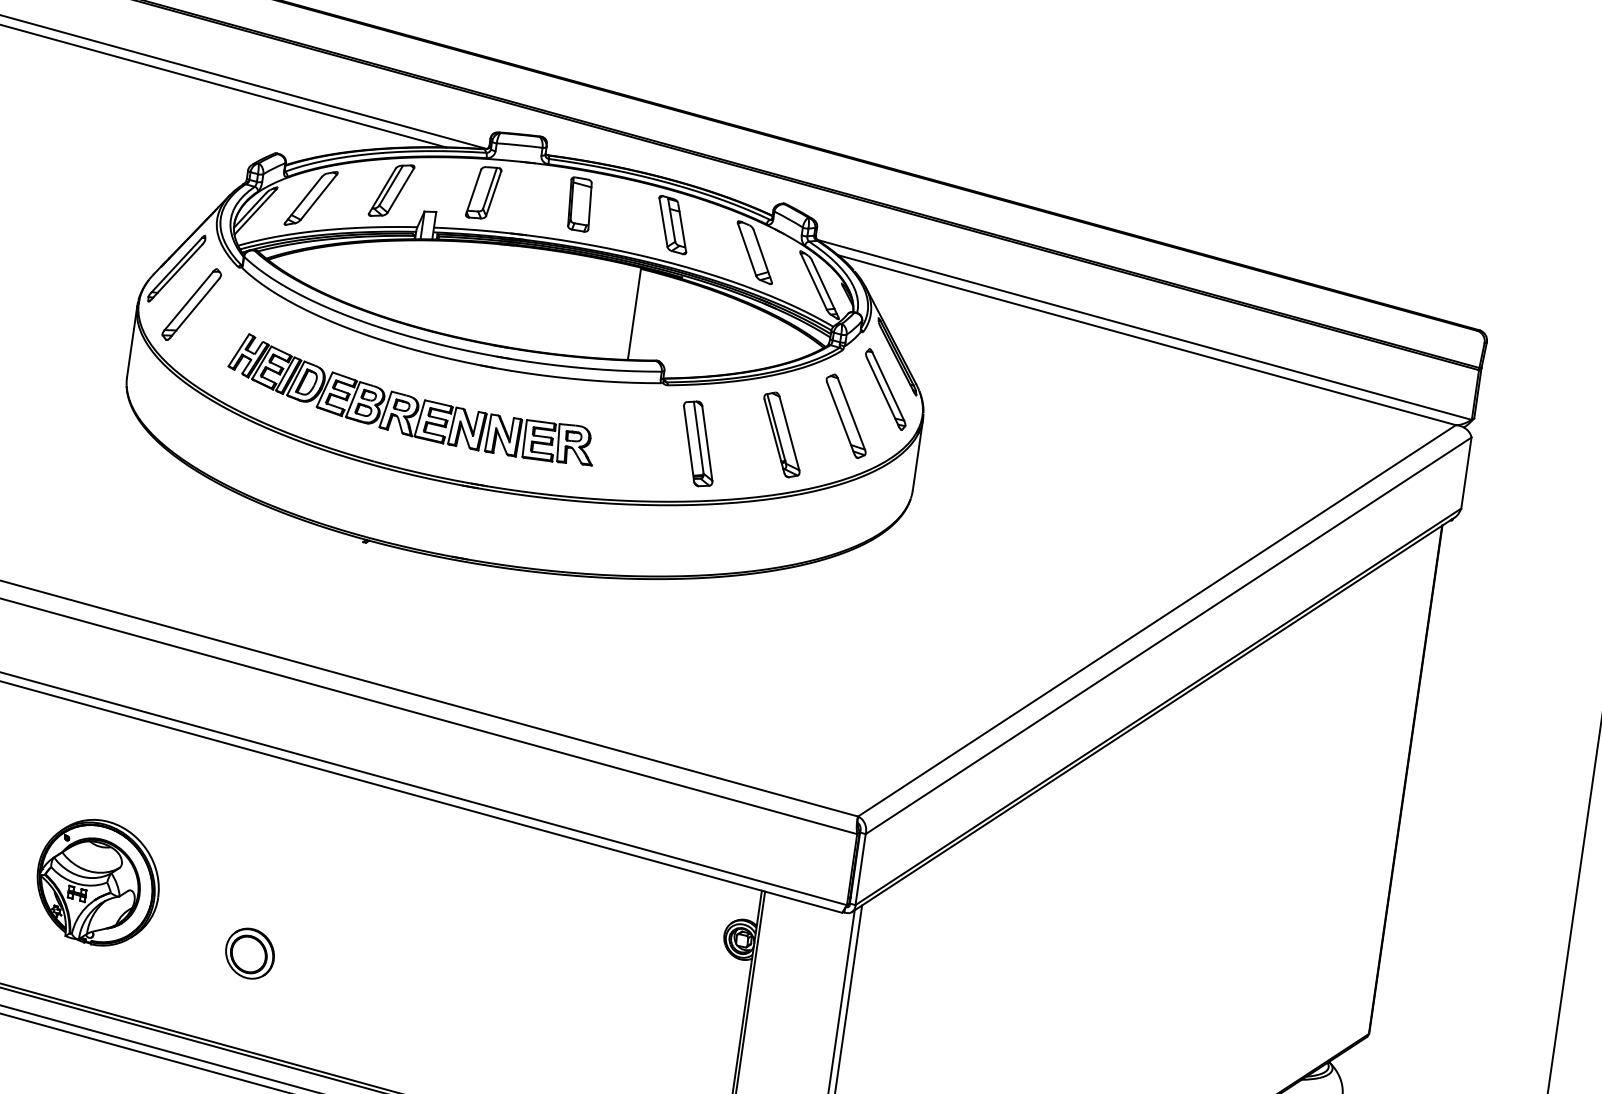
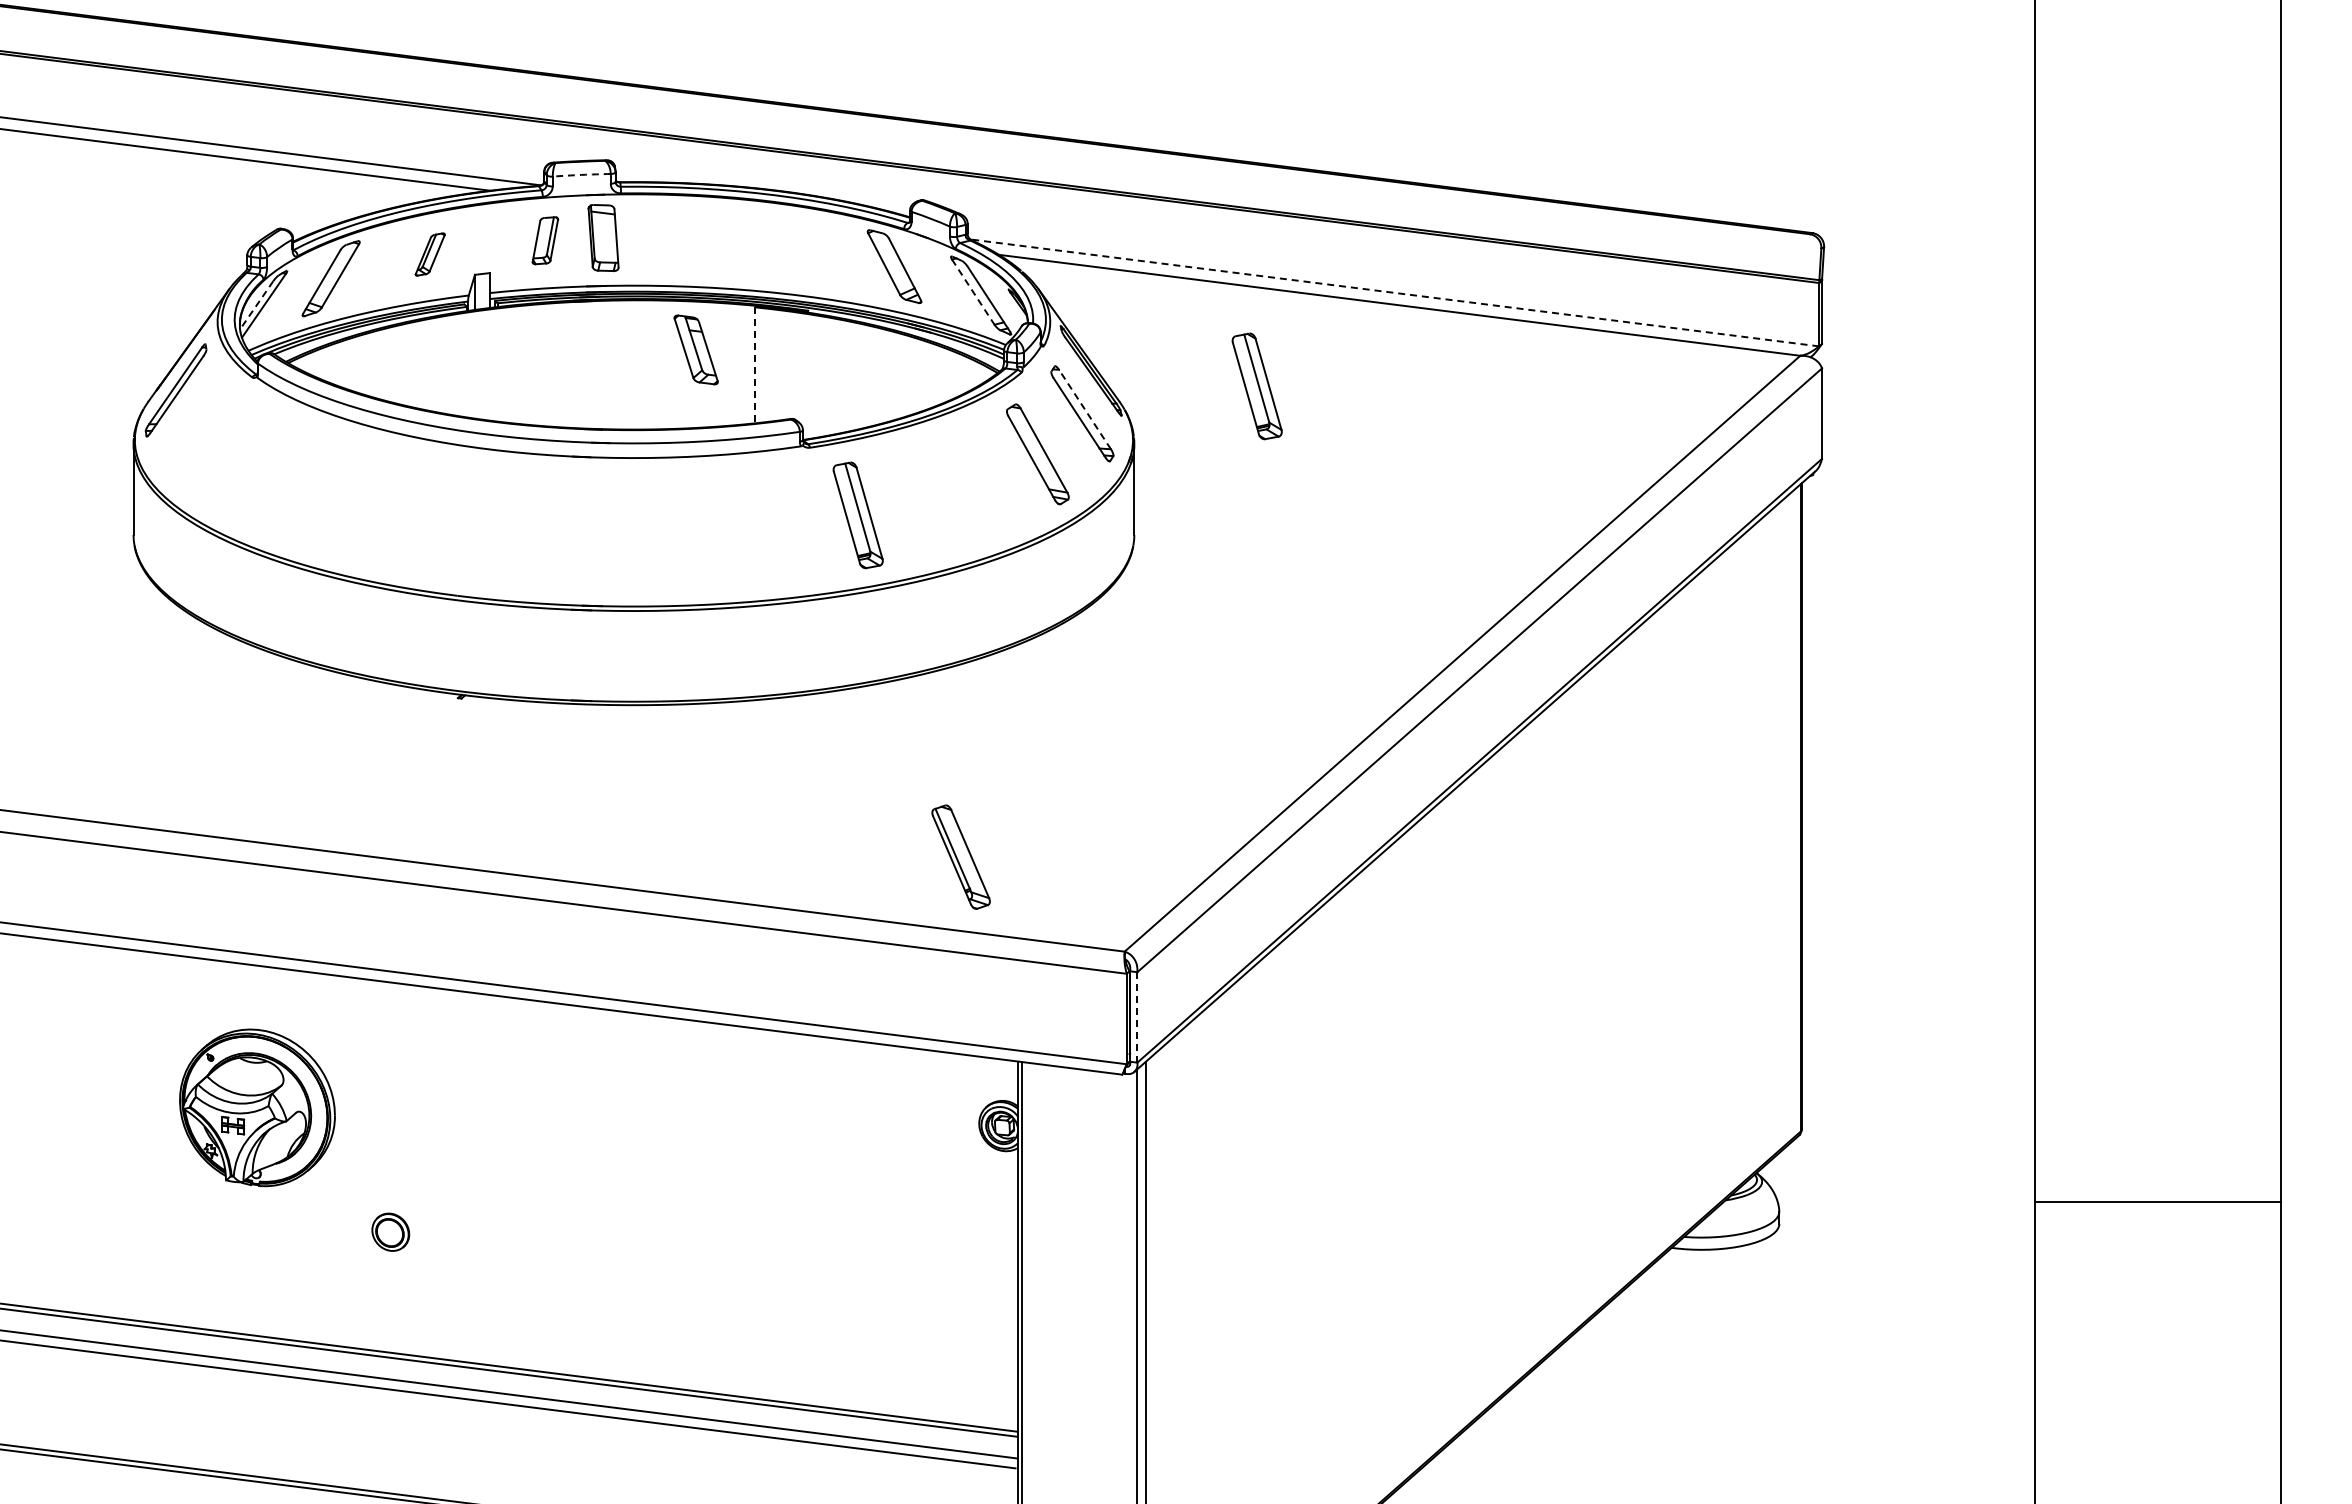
arc: (519, 144) -> (581, 174), solid -> dashed
part: (391, 190) -> (430, 254), size x0.6
part: (483, 192) -> (545, 240), size x0.7
part: (579, 204) -> (603, 237), moved
line: (249, 211) -> (256, 305), solid -> dashed
part: (672, 224) -> (695, 349), moved
line: (813, 281) -> (973, 292), solid -> dashed
part: (192, 304) -> (201, 432), removed
line: (634, 314) -> (755, 365), solid -> dashed
line: (1145, 329) -> (1395, 292), solid -> dashed
line: (887, 386) -> (1084, 409), solid -> dashed
part: (1025, 387) -> (1256, 386), added
part: (412, 399) -> (493, 511), removed
part: (781, 434) -> (960, 856), moved
line: (860, 869) -> (1137, 1017), solid -> dashed
part: (98, 882) -> (257, 1107), moved
part: (249, 953) -> (390, 1232), size x0.6

